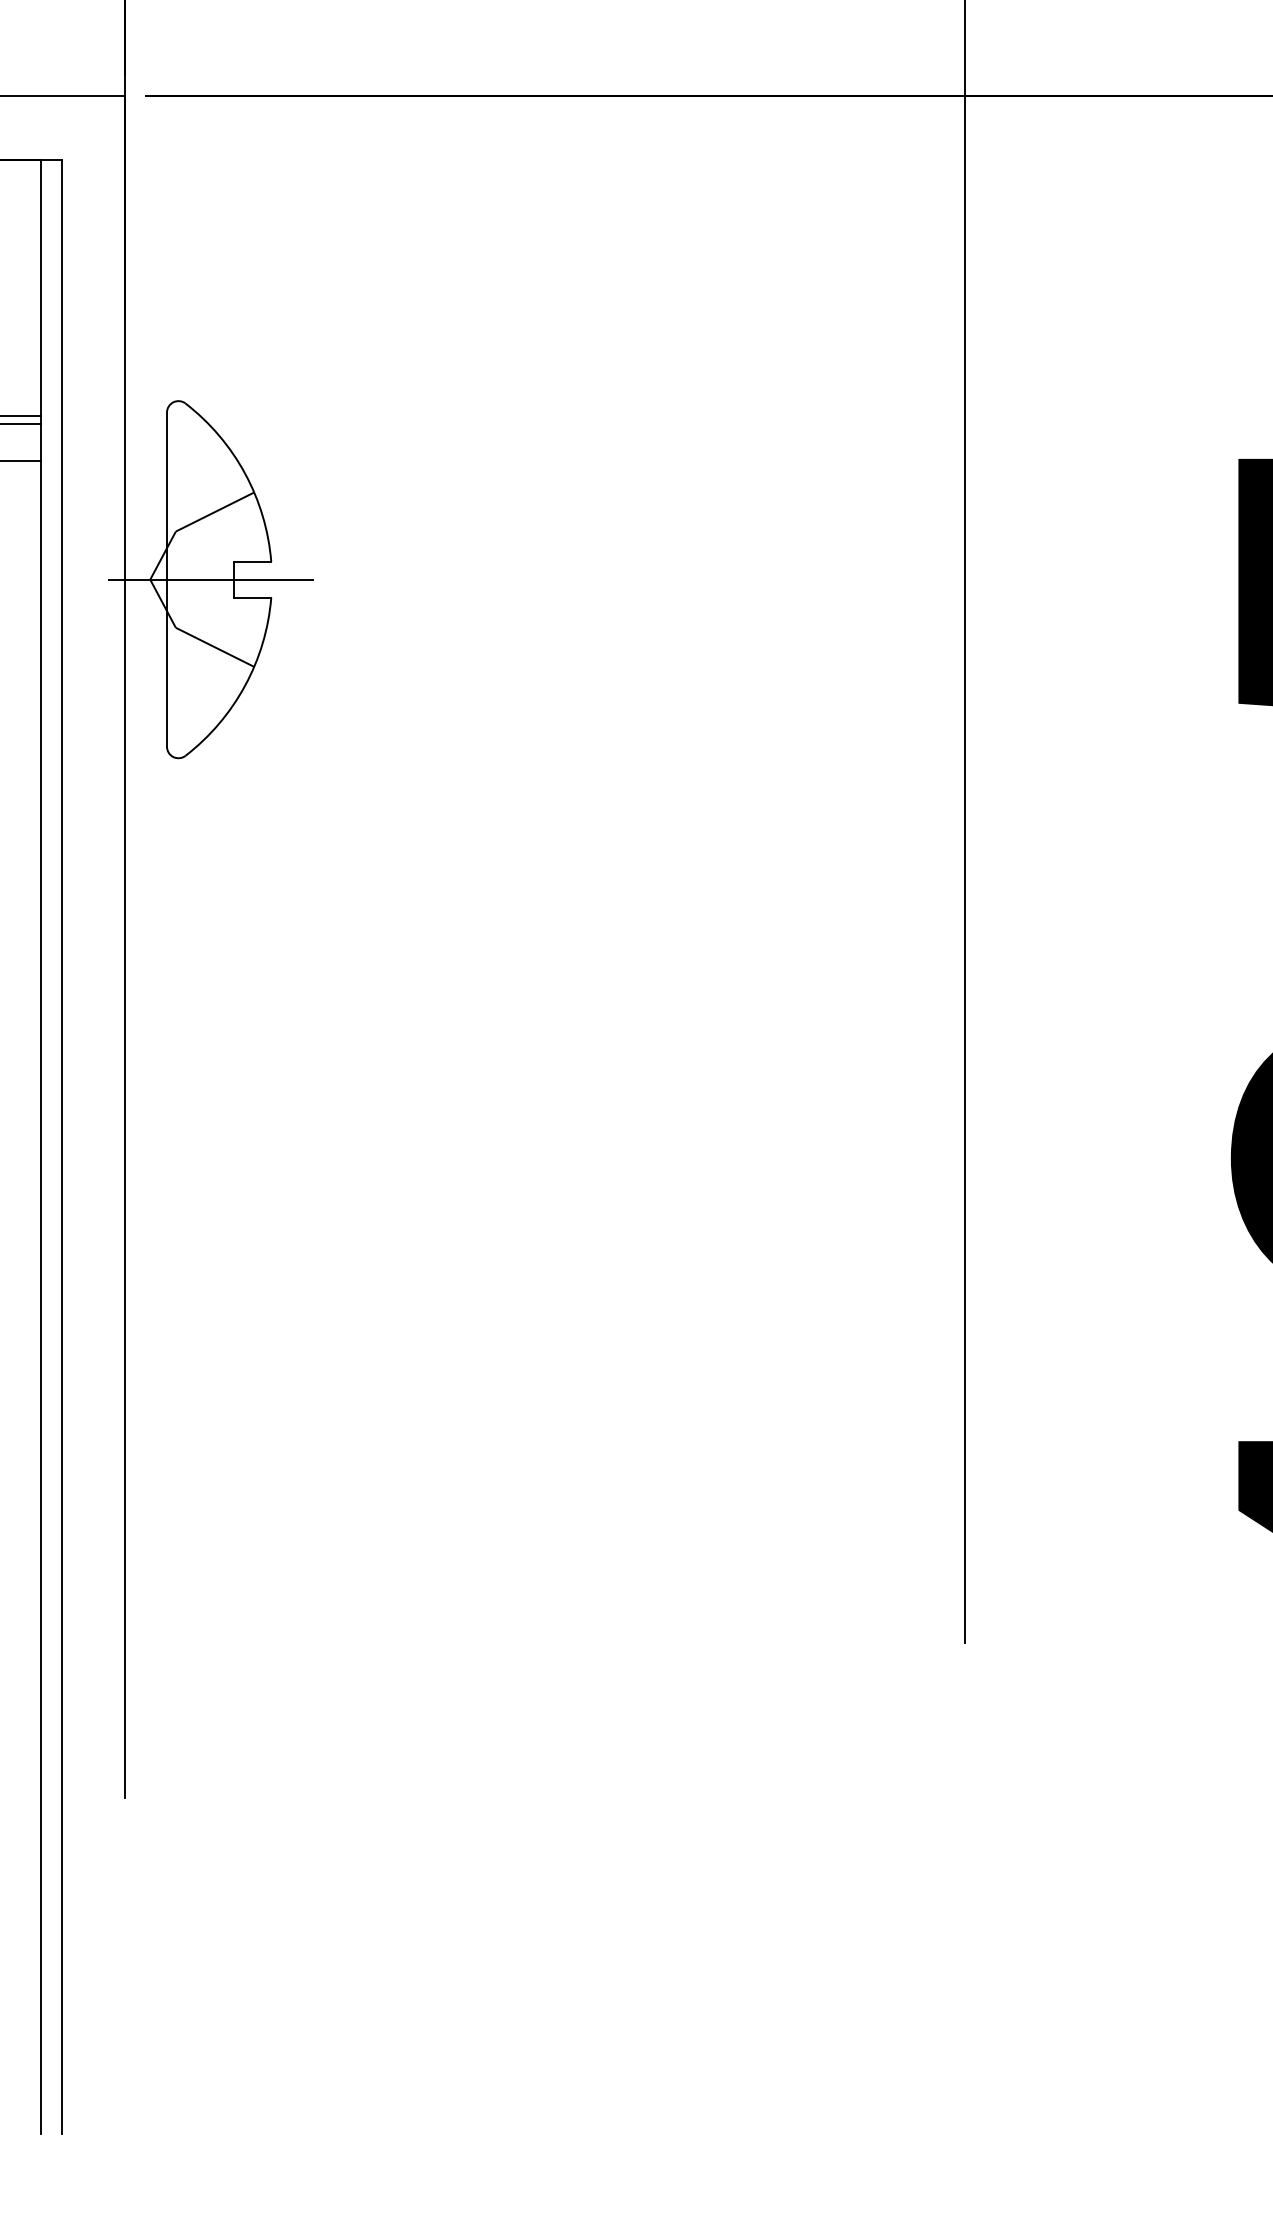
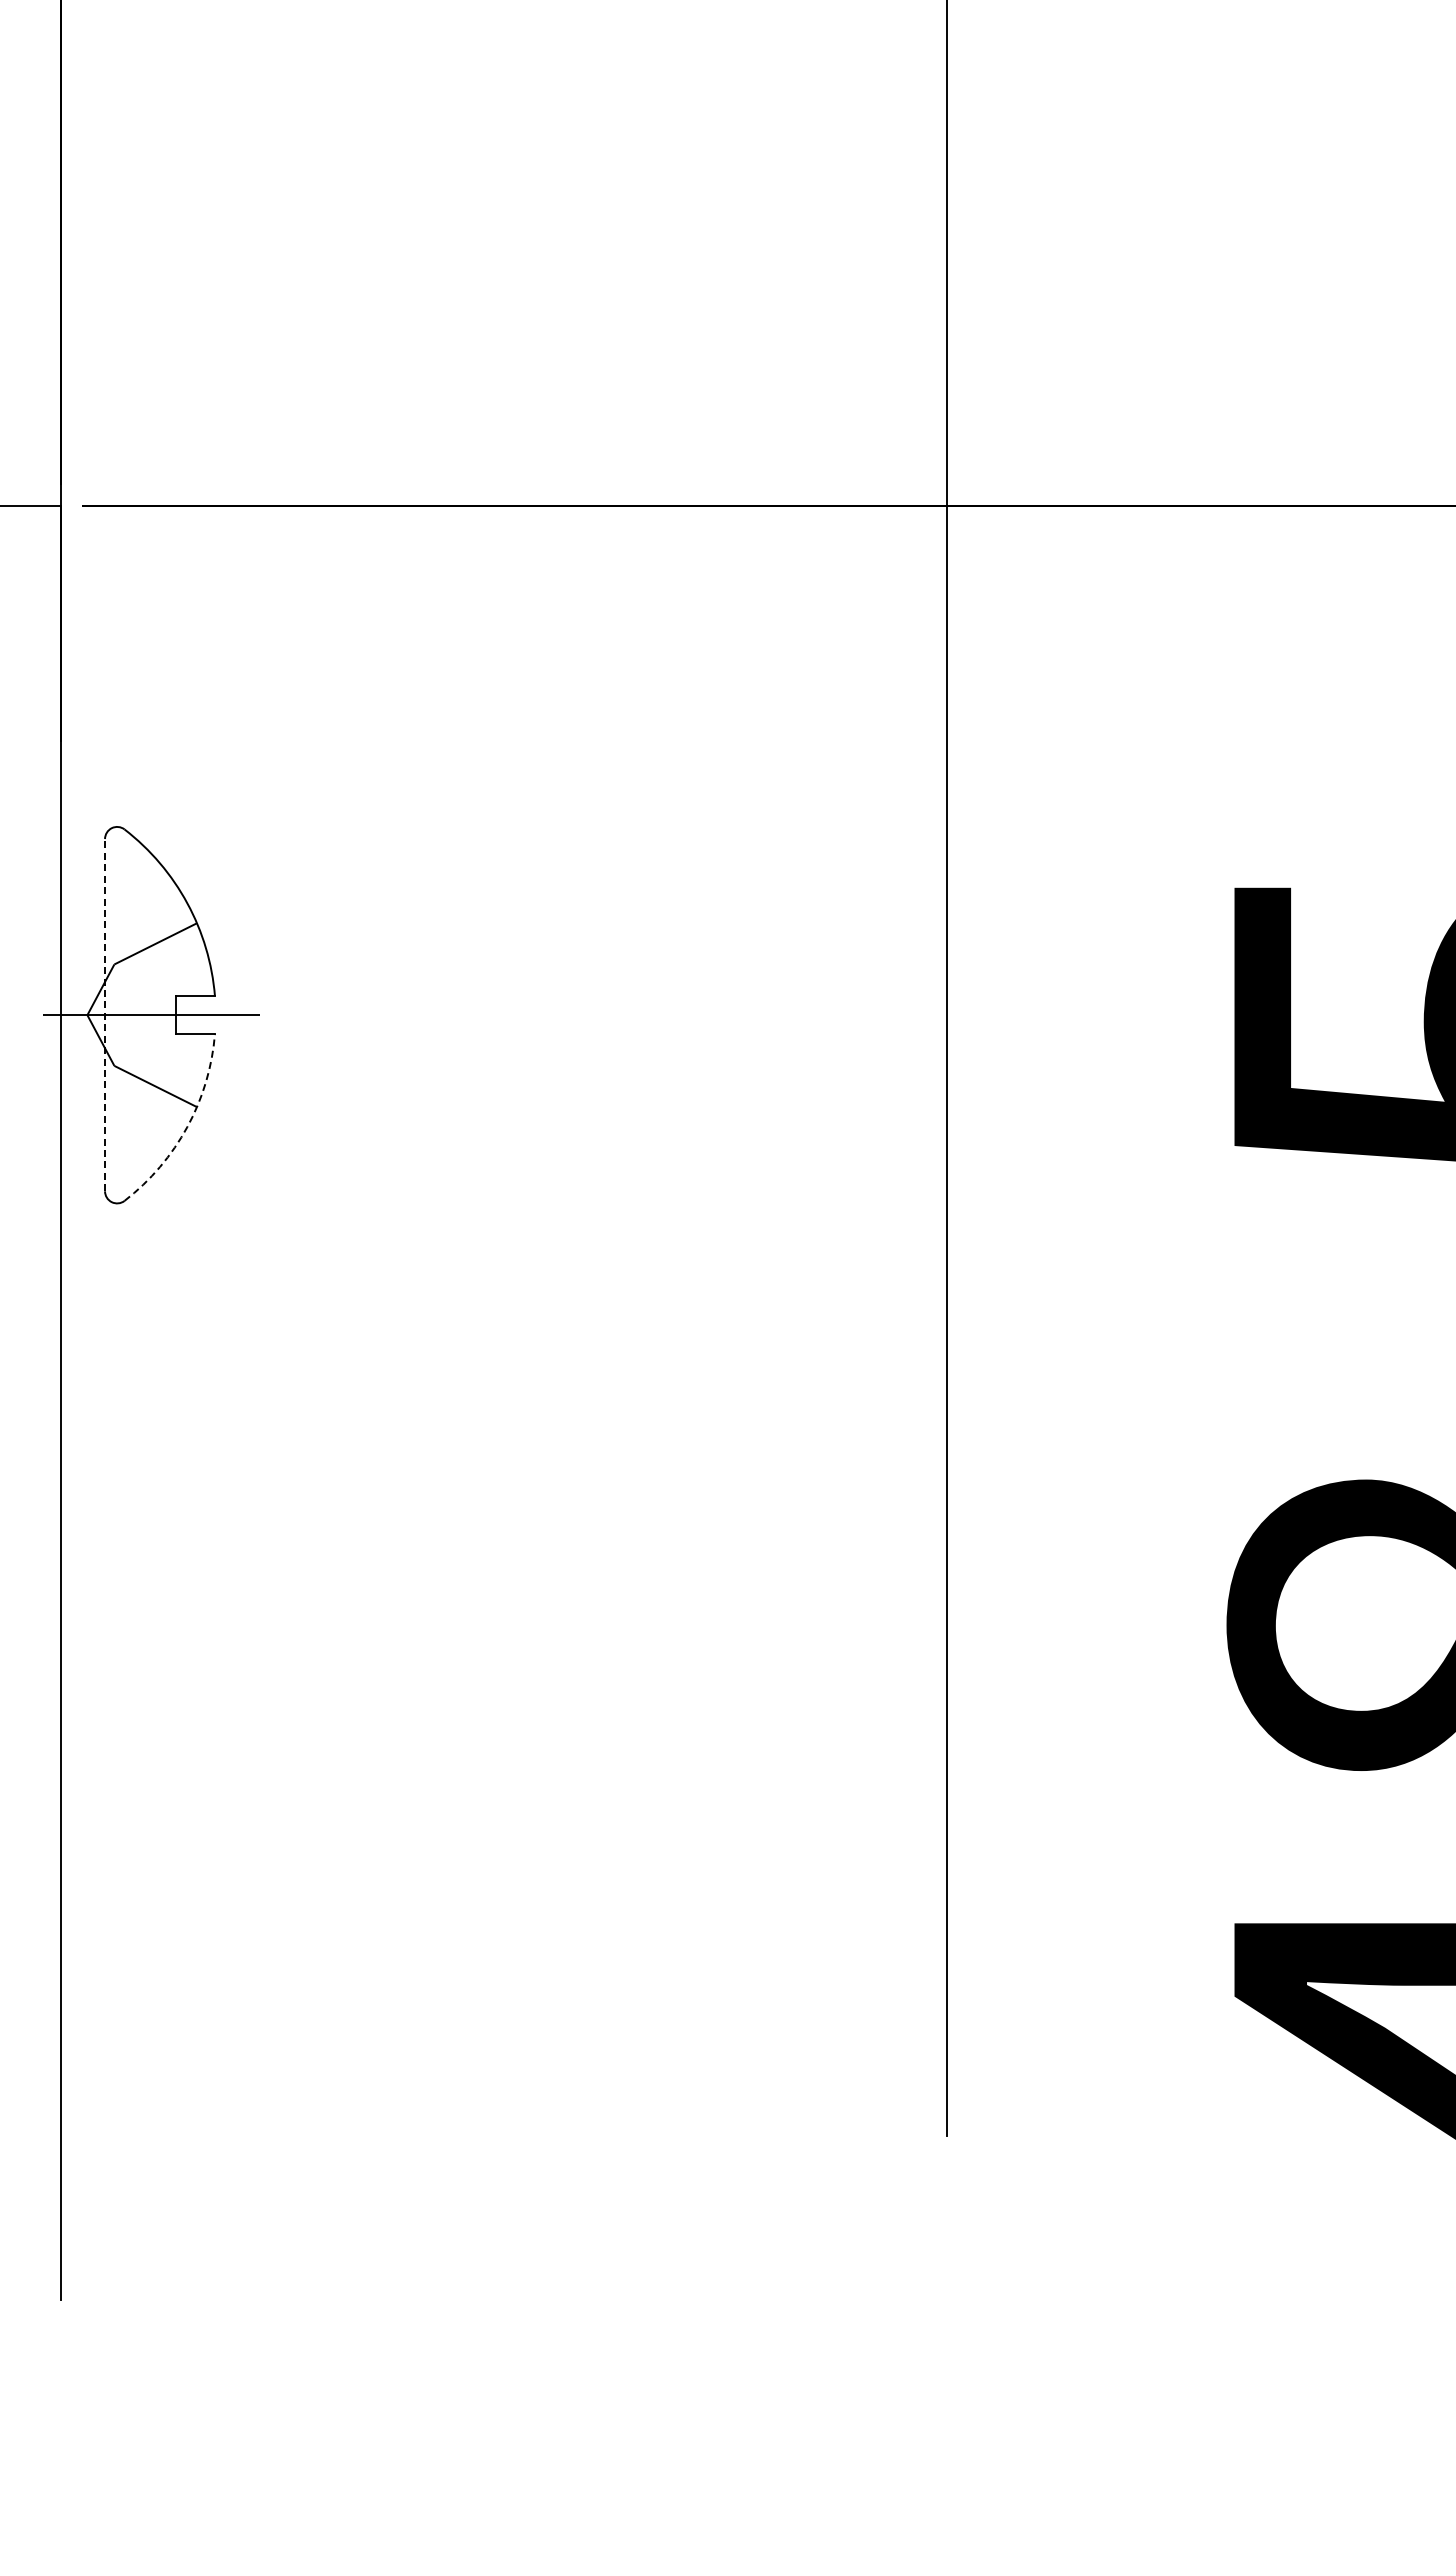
line: (167, 579) -> (105, 1014), solid -> dashed
arc: (245, 686) -> (187, 1127), solid -> dashed

